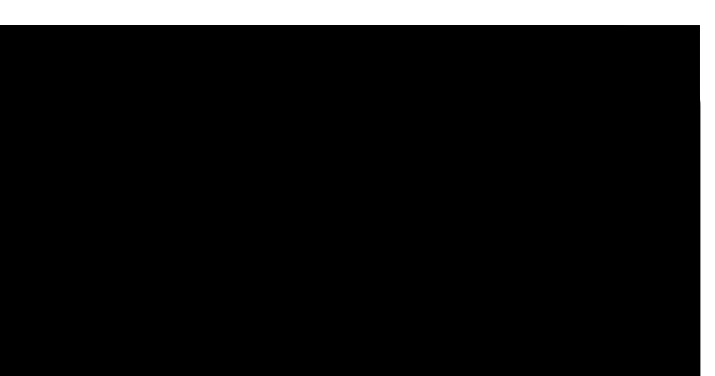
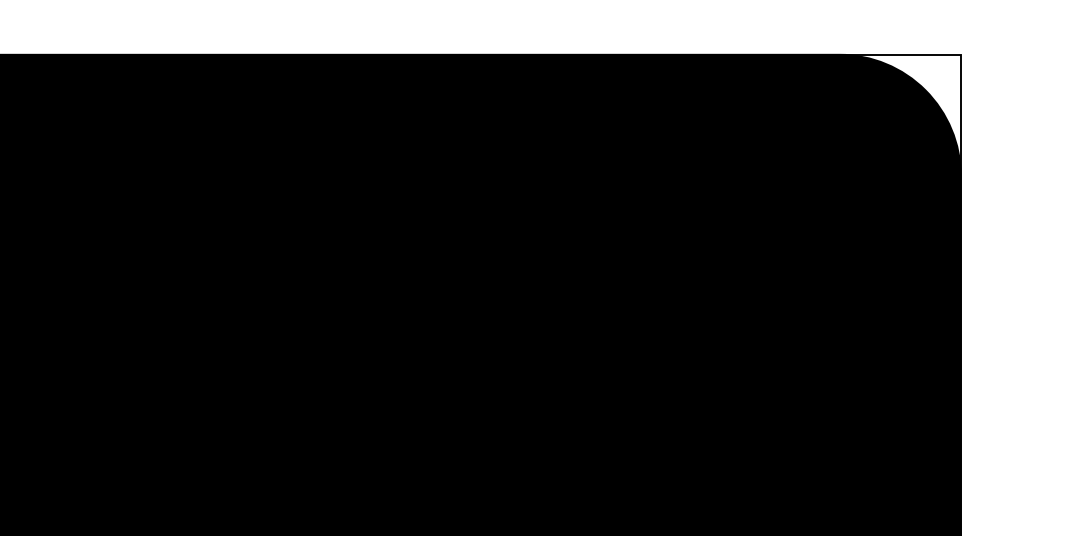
fill: (658, 66) -> (899, 115), removed

